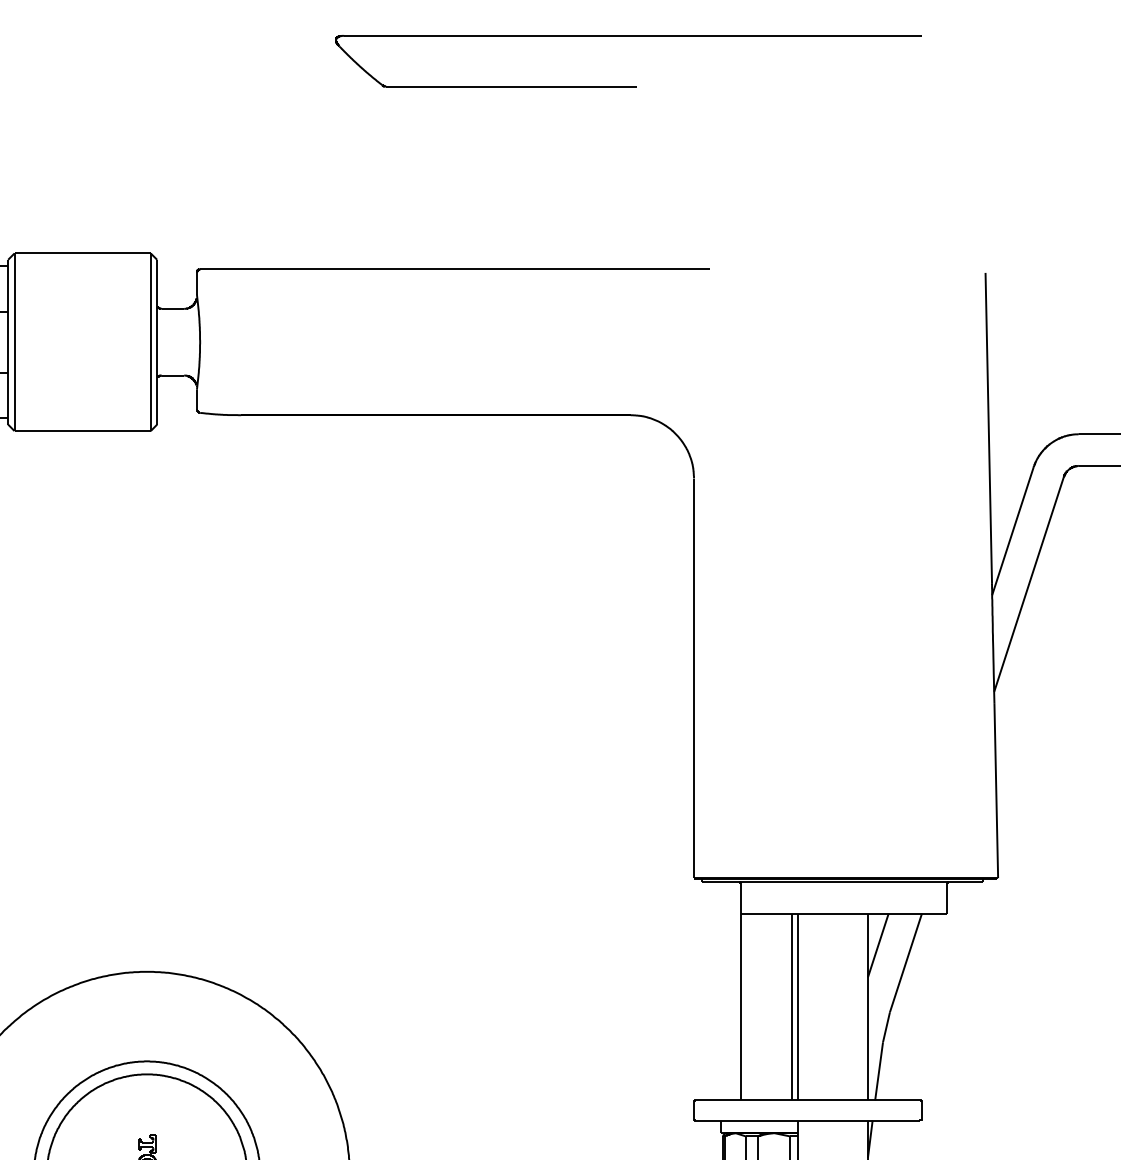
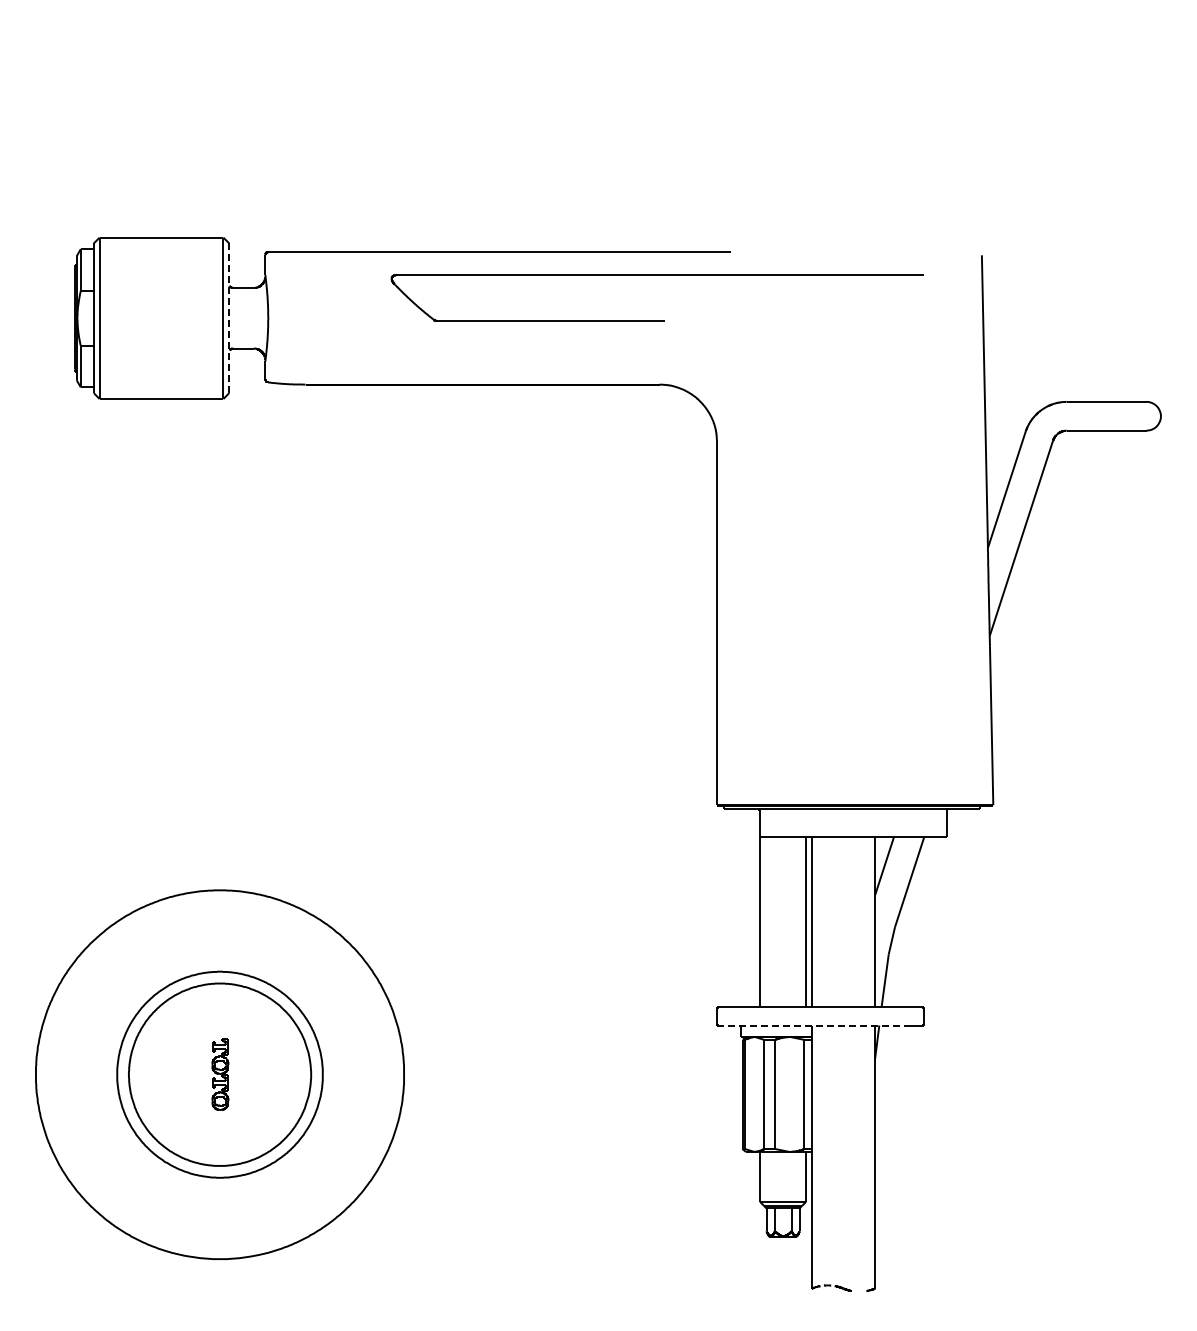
part: (627, 36) -> (656, 275), moved
line: (157, 342) -> (229, 318), solid -> dashed
line: (801, 1120) -> (814, 1025), solid -> dashed

